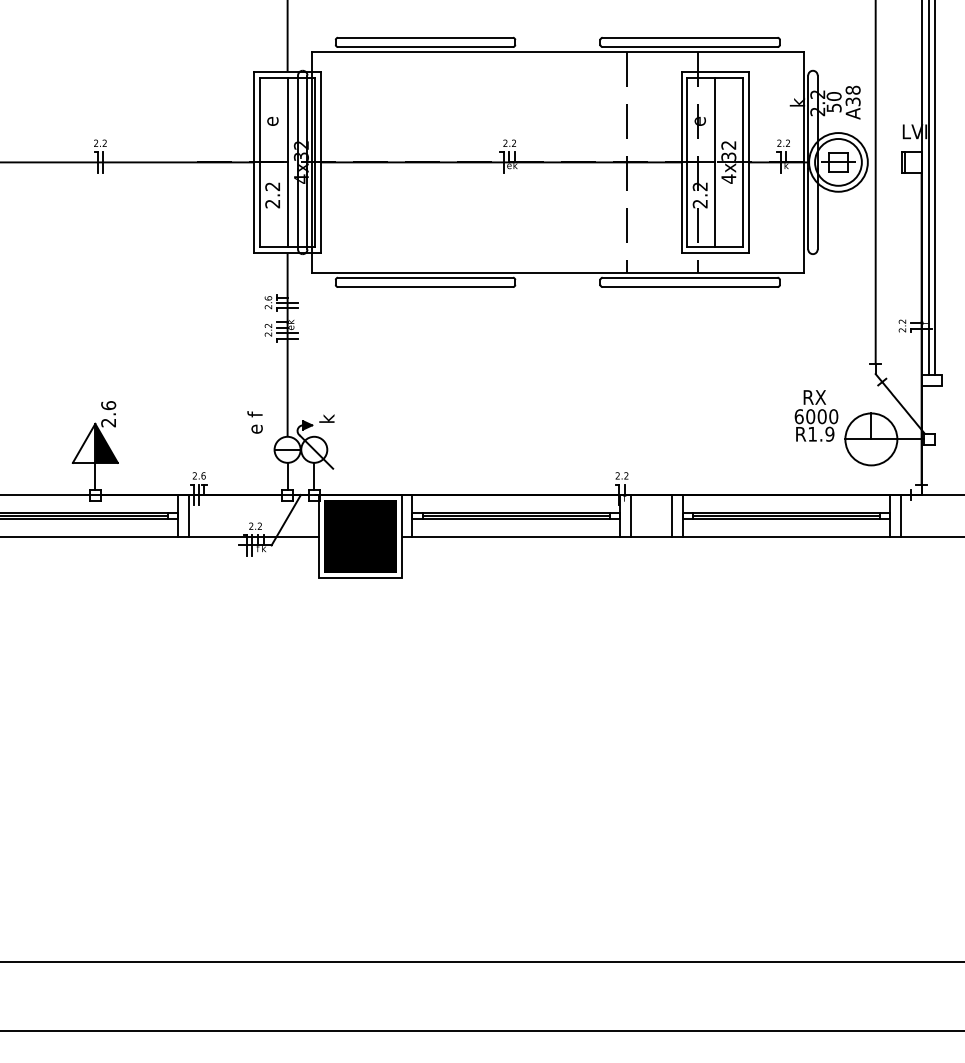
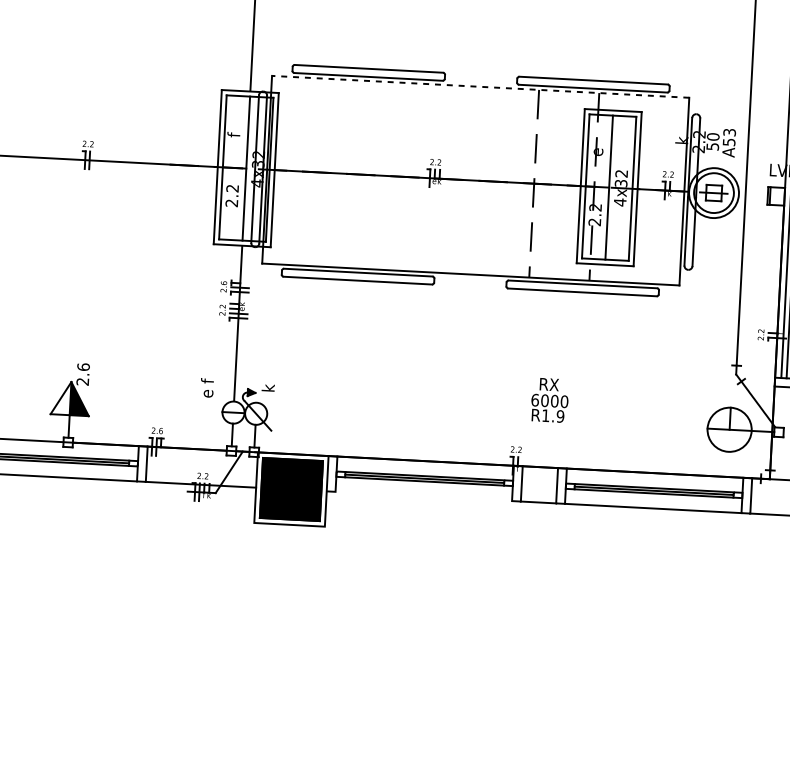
line: (557, 51) -> (480, 86), solid -> dashed
text: (852, 95) -> (728, 136), A38 -> A53
text: (270, 121) -> (233, 133), e -> f
text: (816, 415) -> (549, 399), moved
line: (516, 536) -> (424, 496), removed

